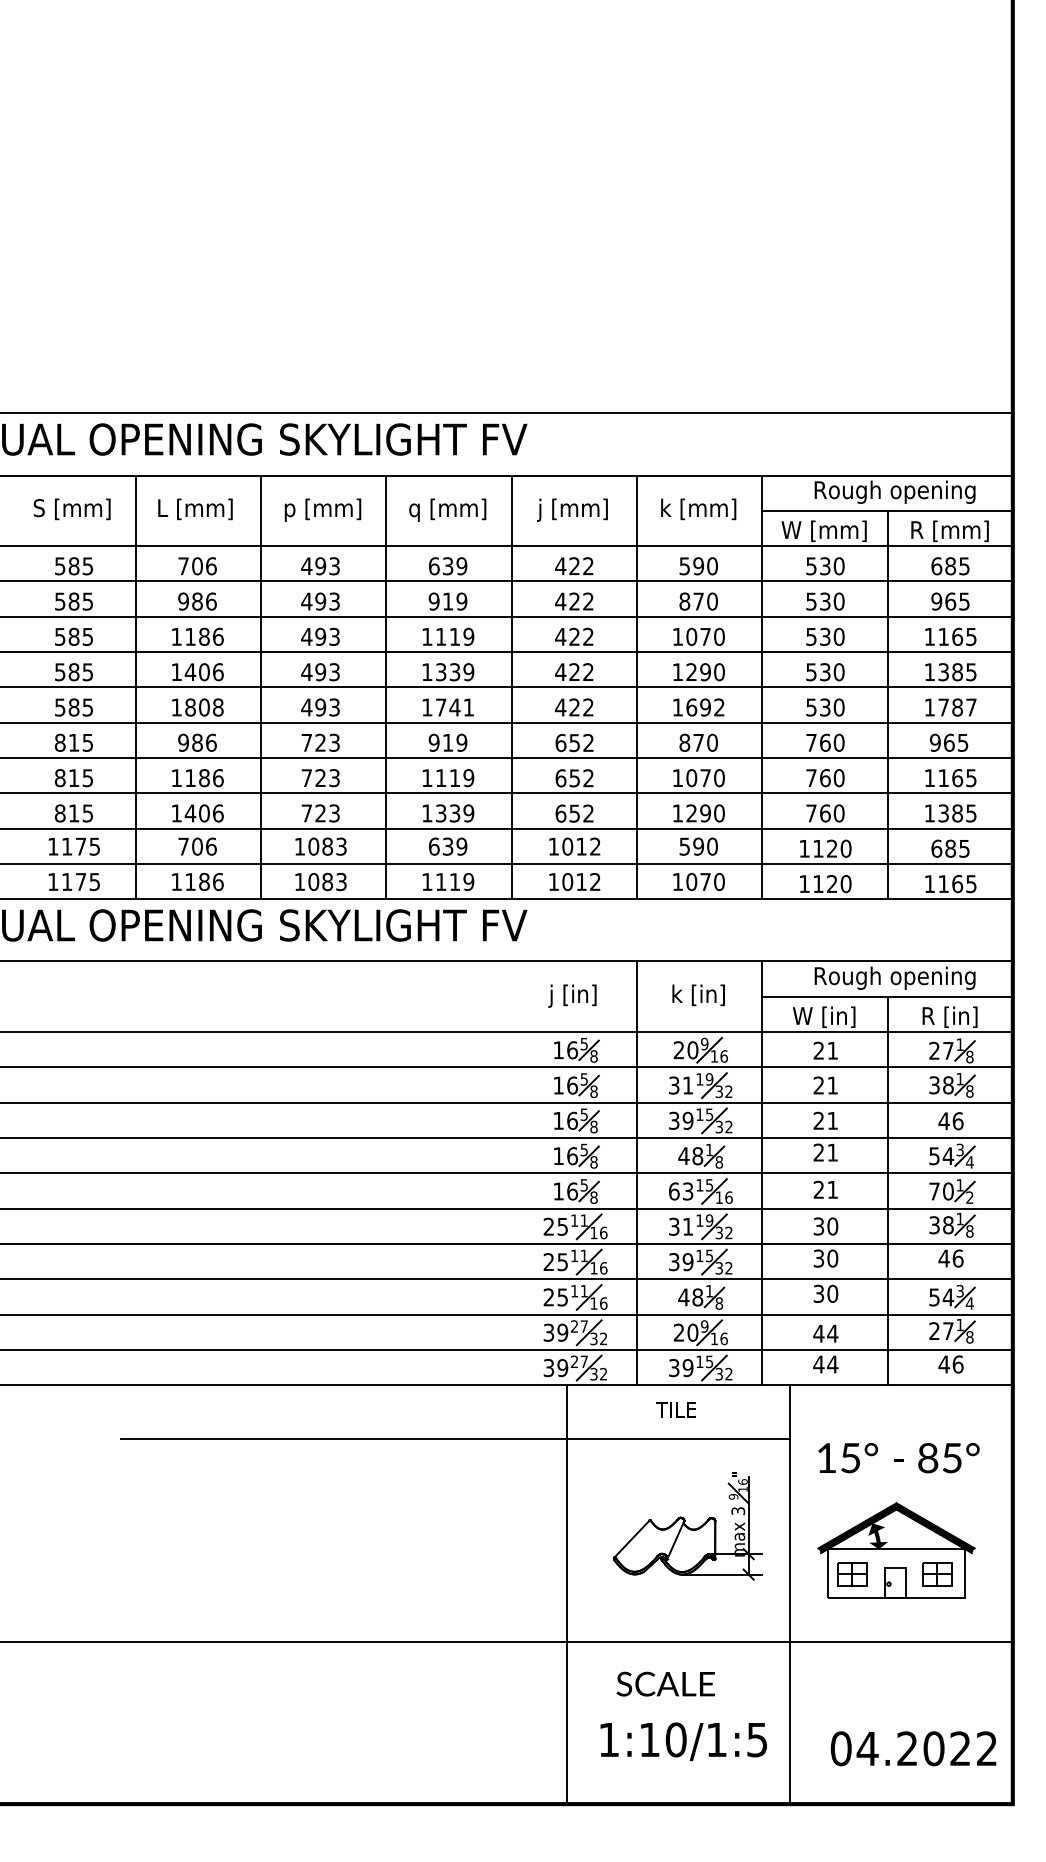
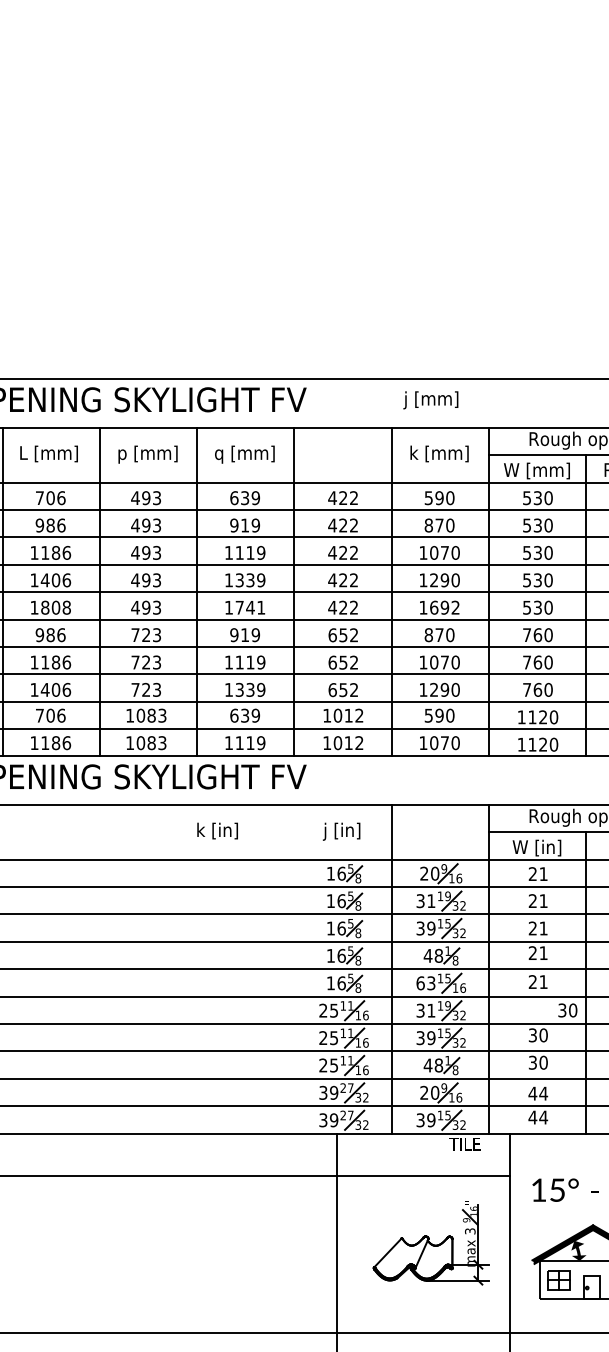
text: (572, 509) -> (430, 399), moved
text: (698, 994) -> (217, 830), moved
text: (825, 1226) -> (567, 1010), moved
text: (675, 1409) -> (464, 1143), moved

